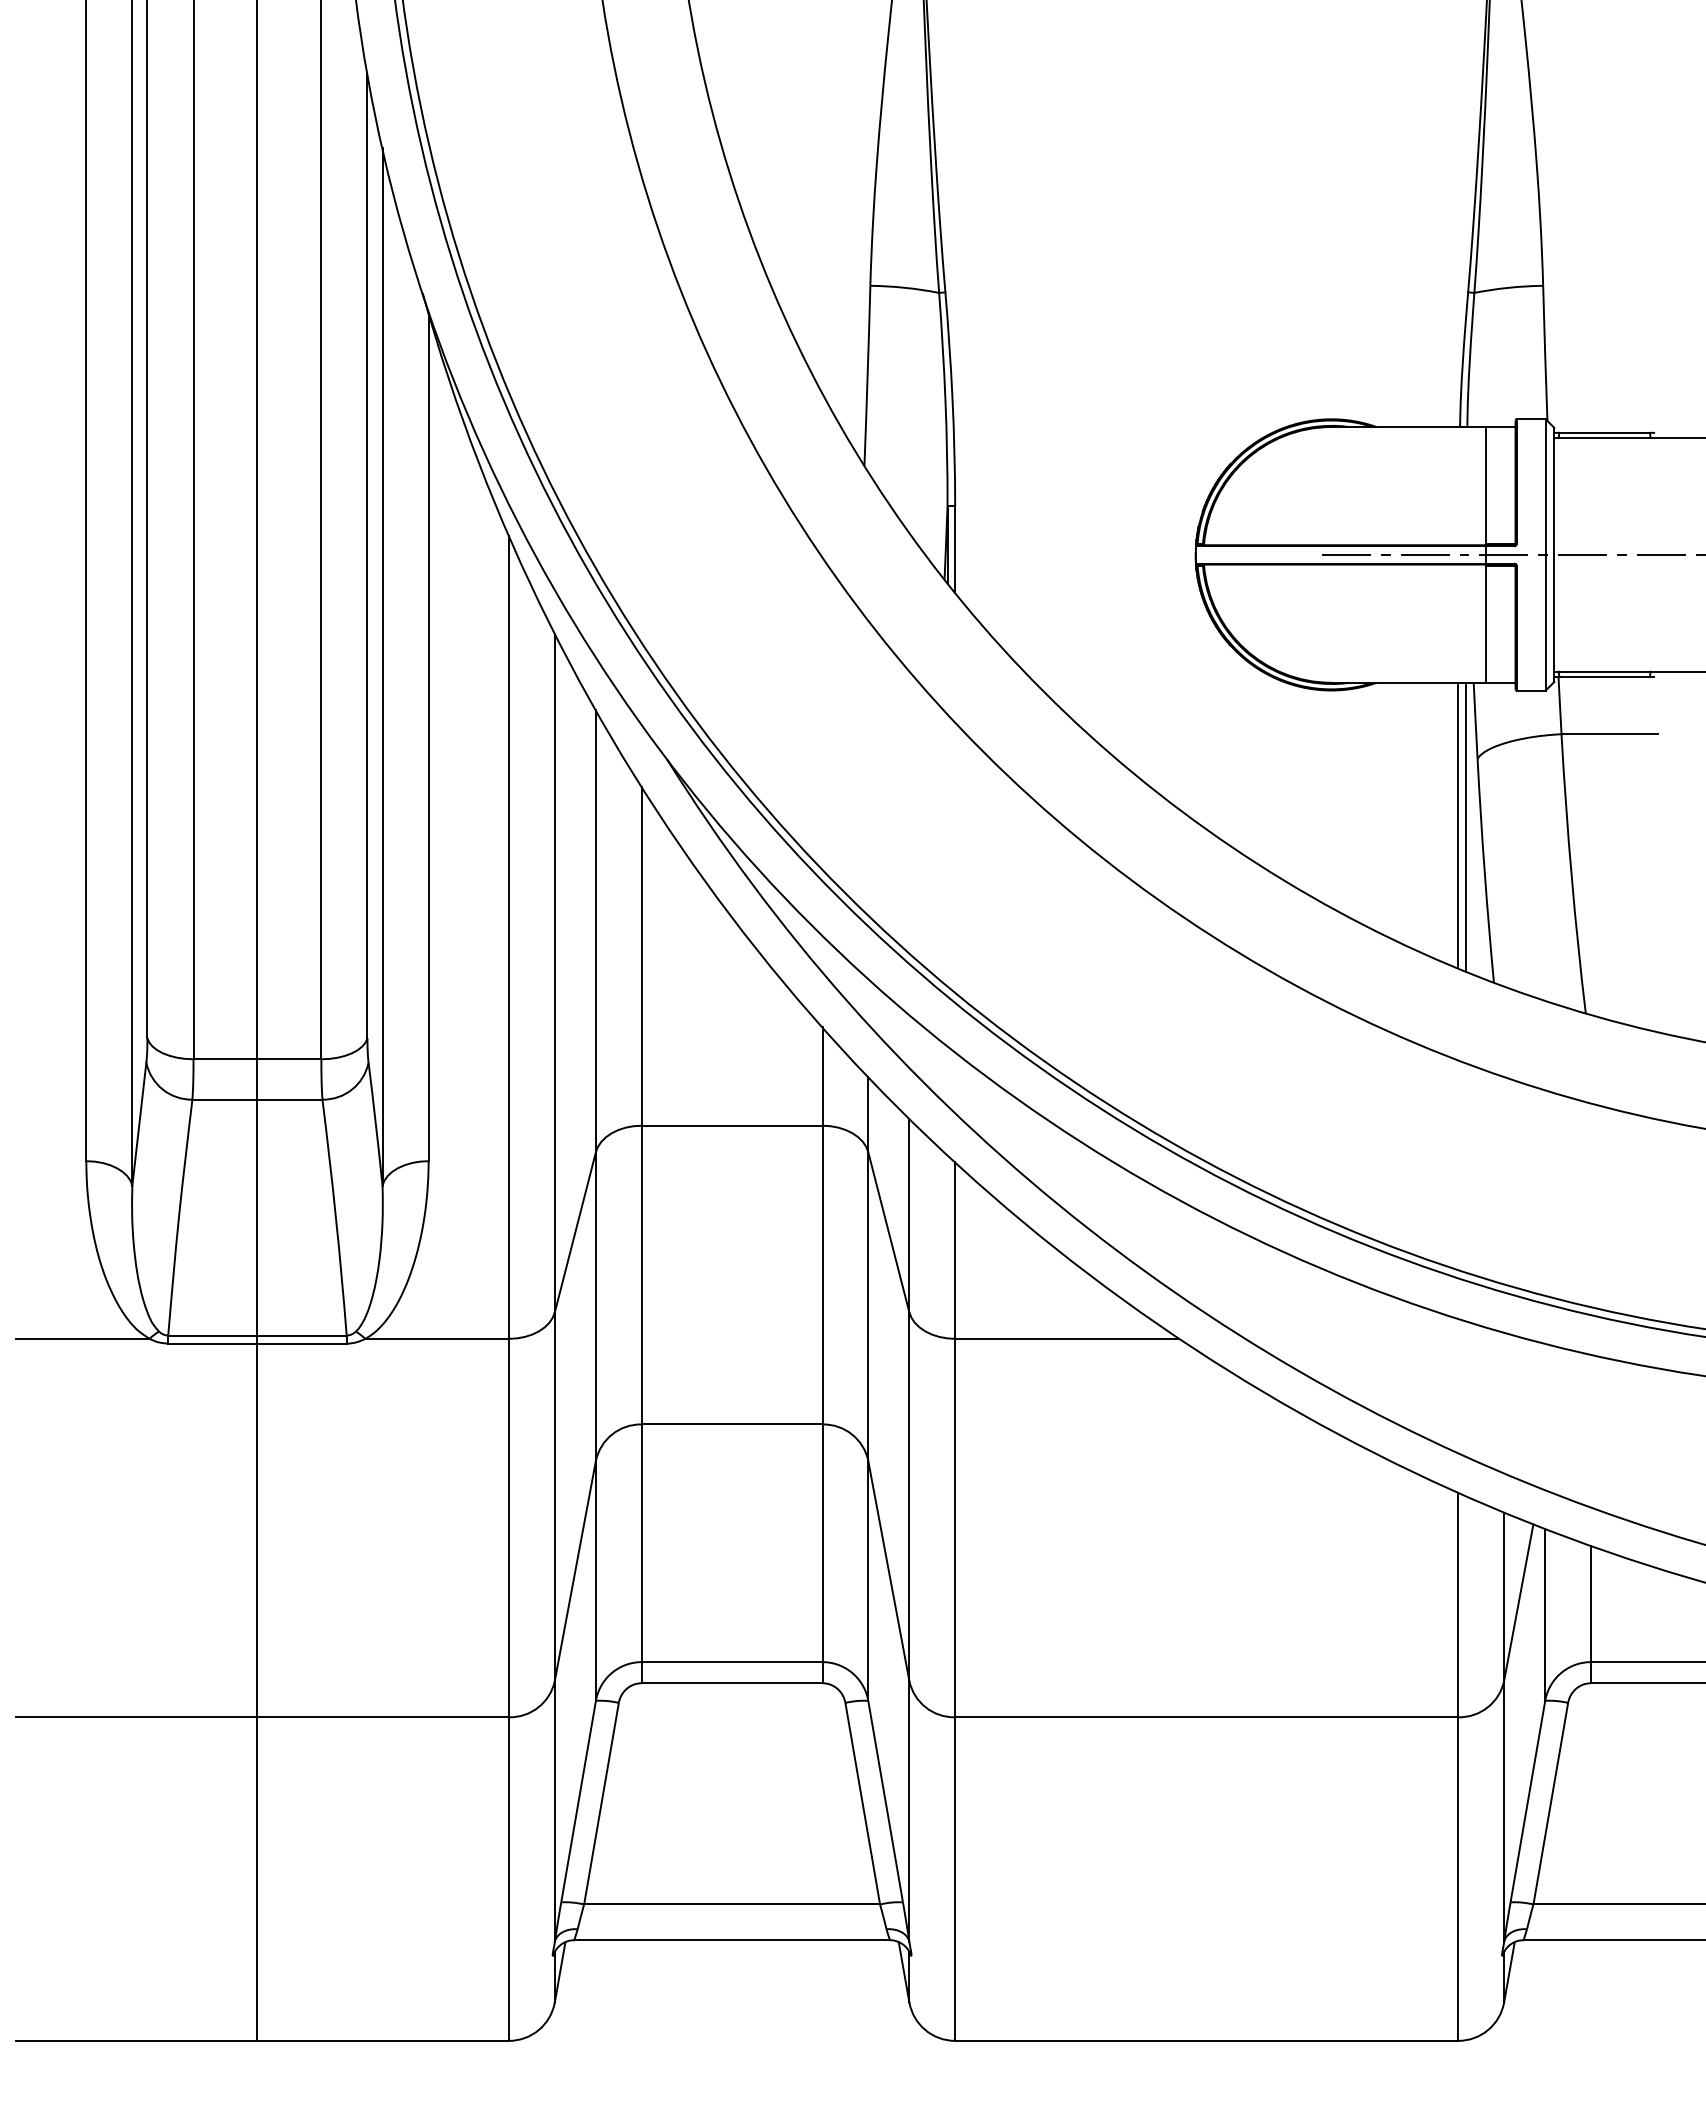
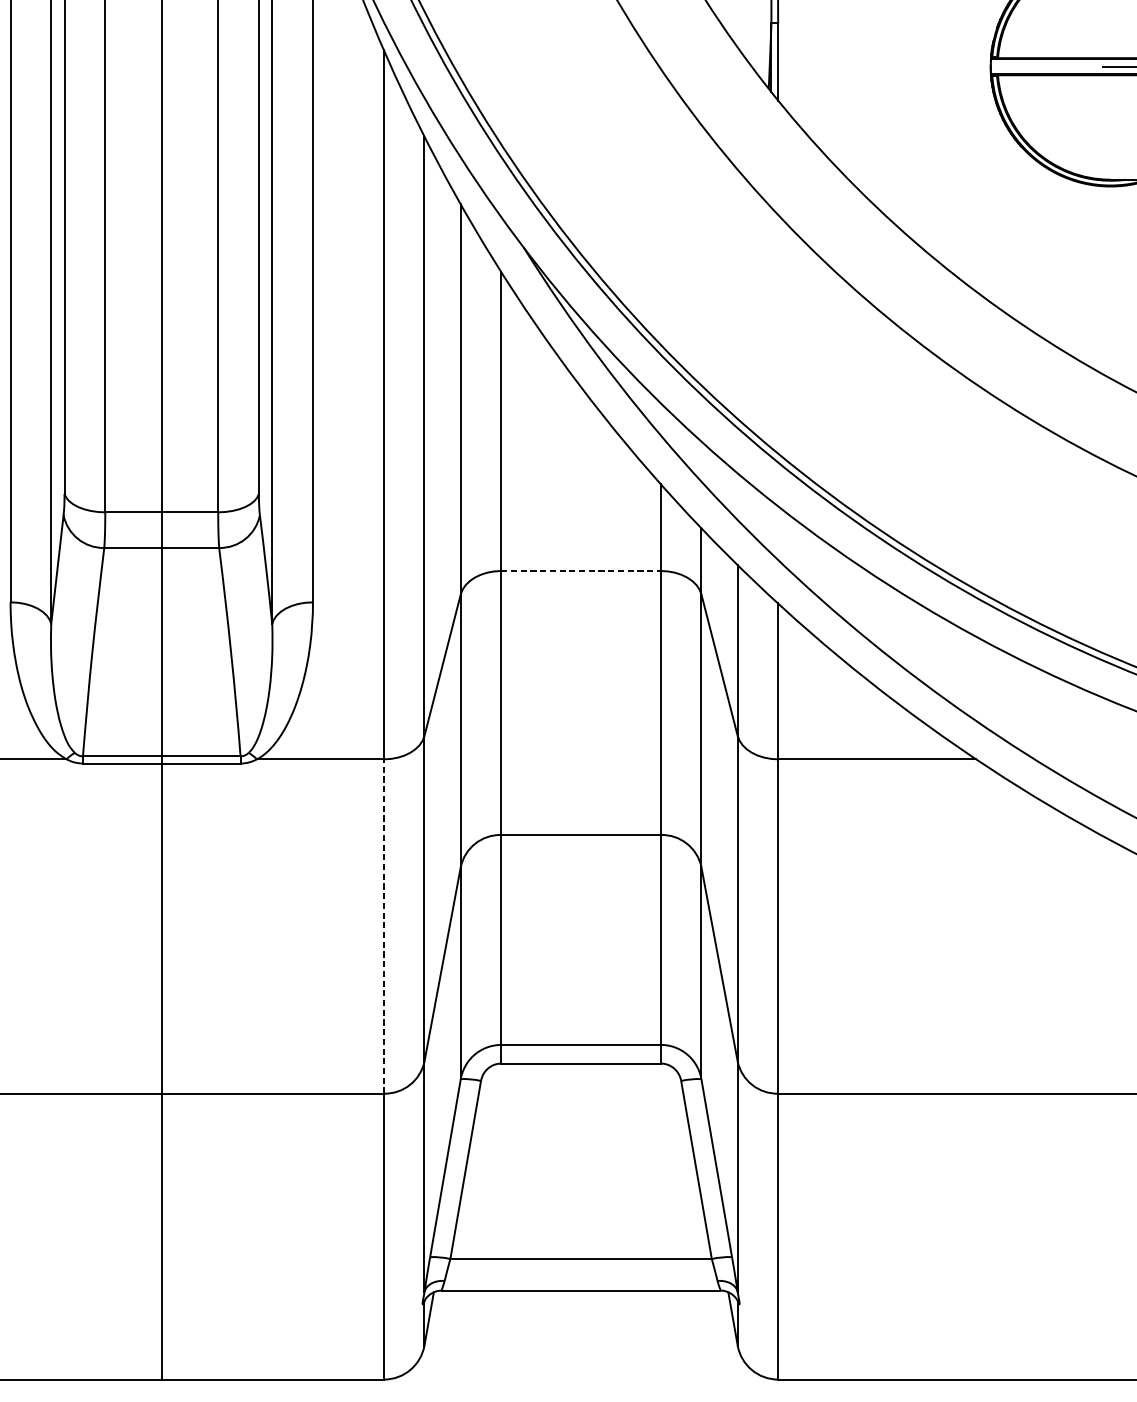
line: (732, 1125) -> (581, 570), solid -> dashed
line: (509, 1527) -> (384, 926), solid -> dashed

